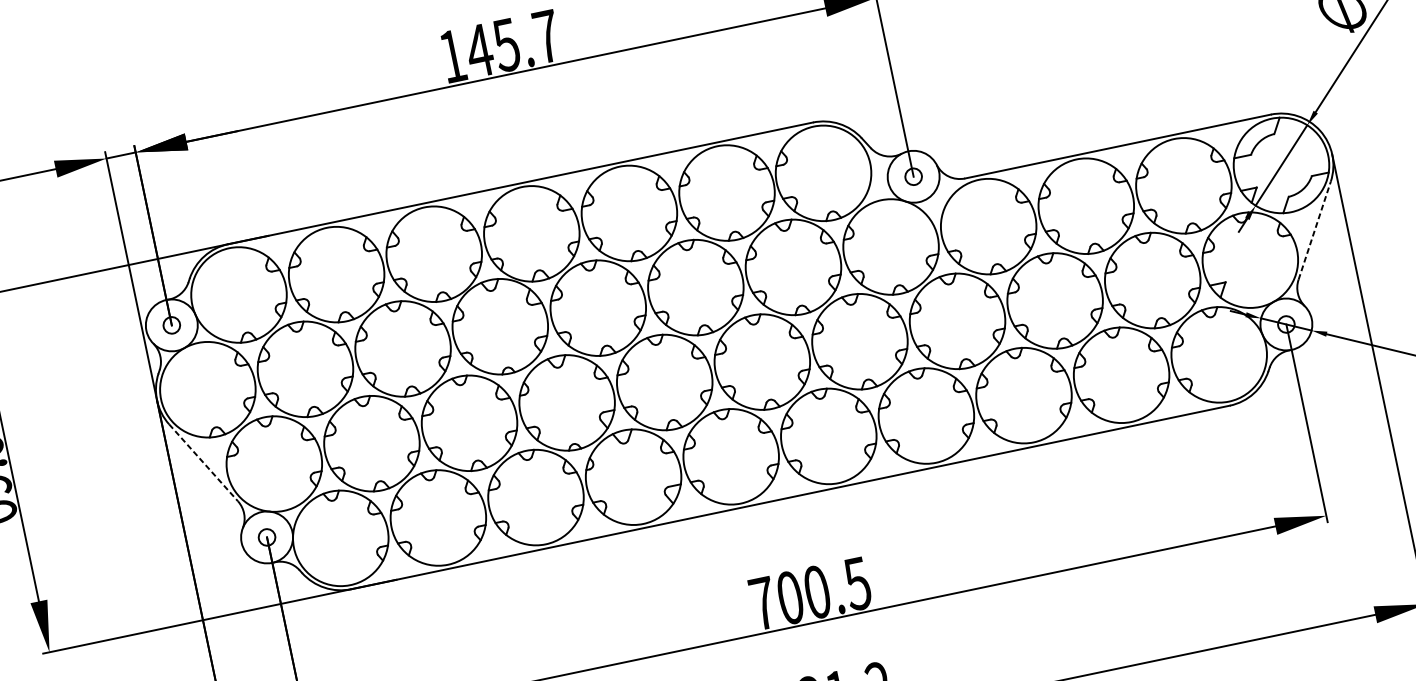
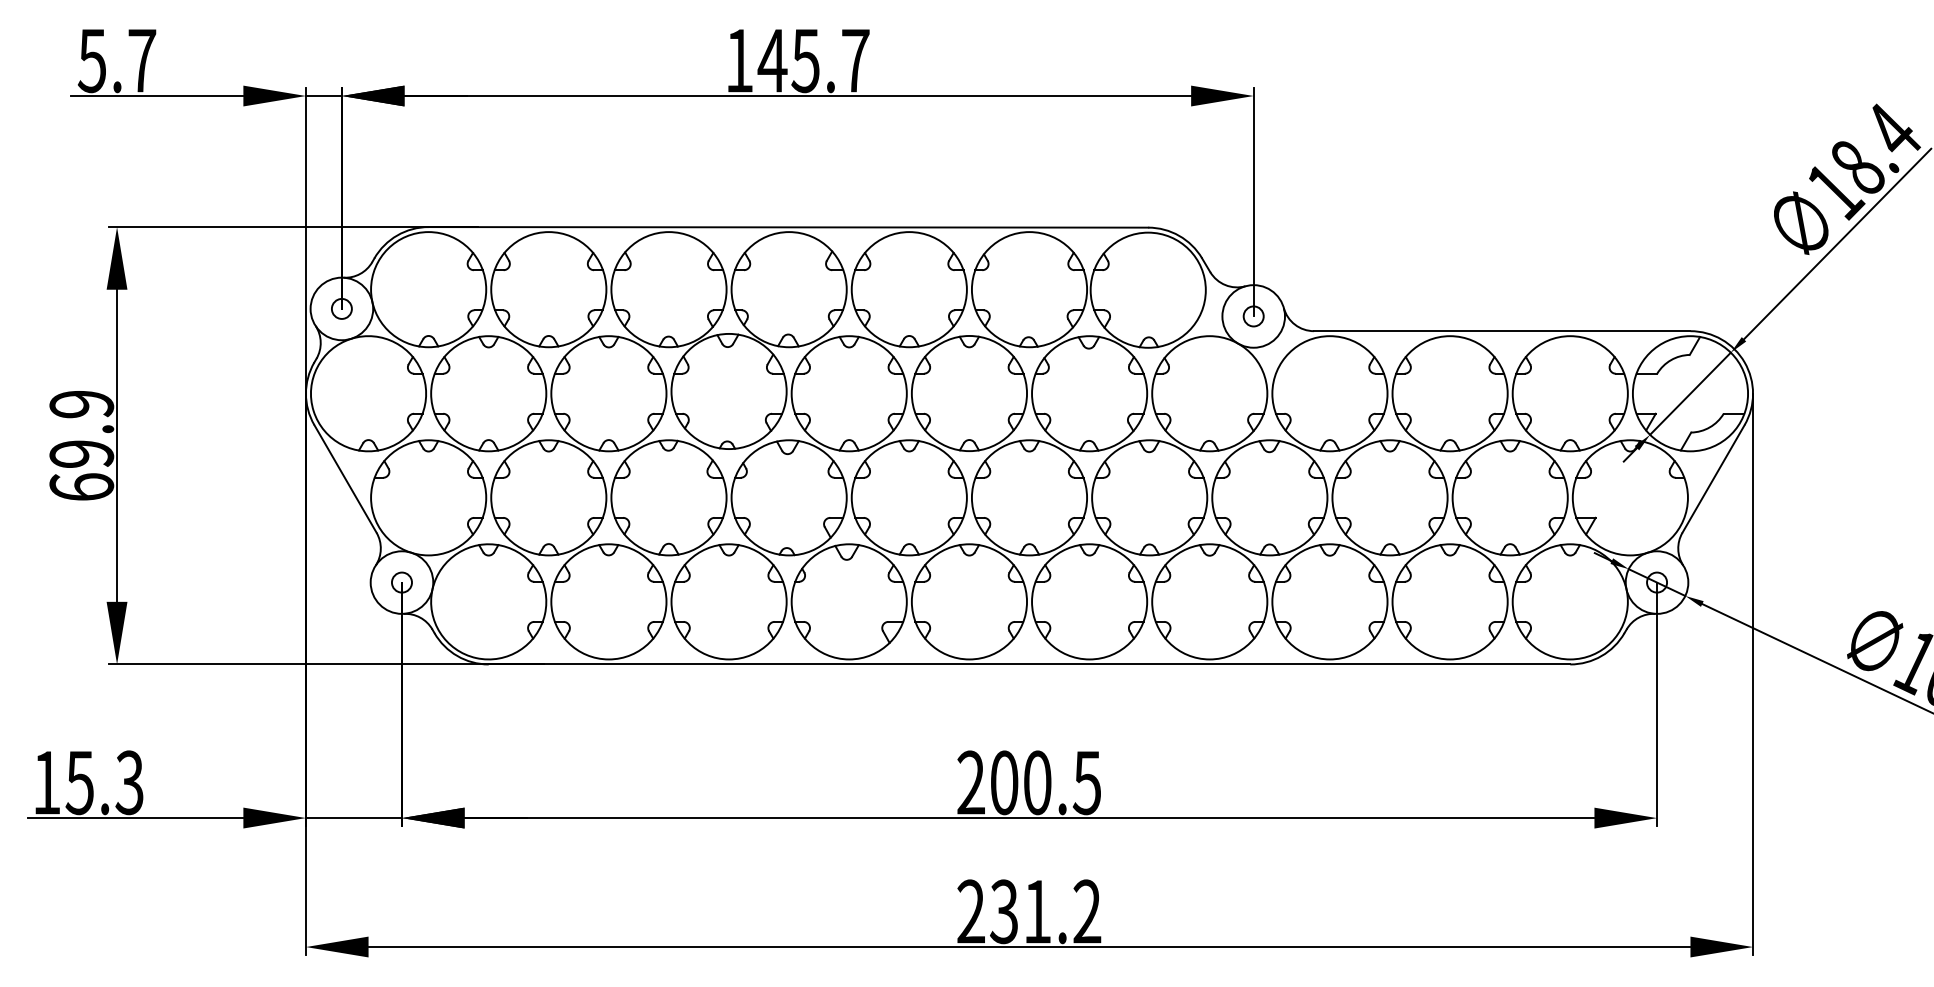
line: (1314, 230) -> (1713, 478), dashed -> solid
line: (203, 463) -> (345, 479), dashed -> solid
text: (763, 603) -> (971, 782), 700.5 -> 200.5

